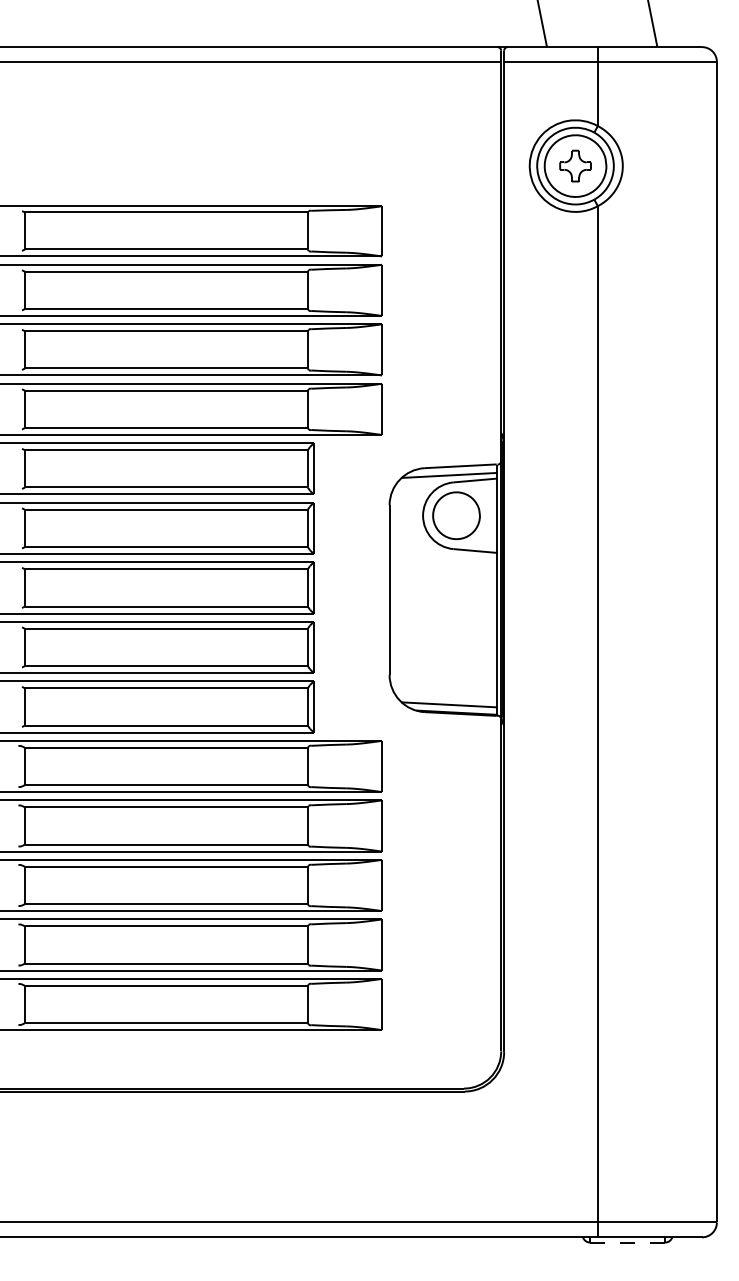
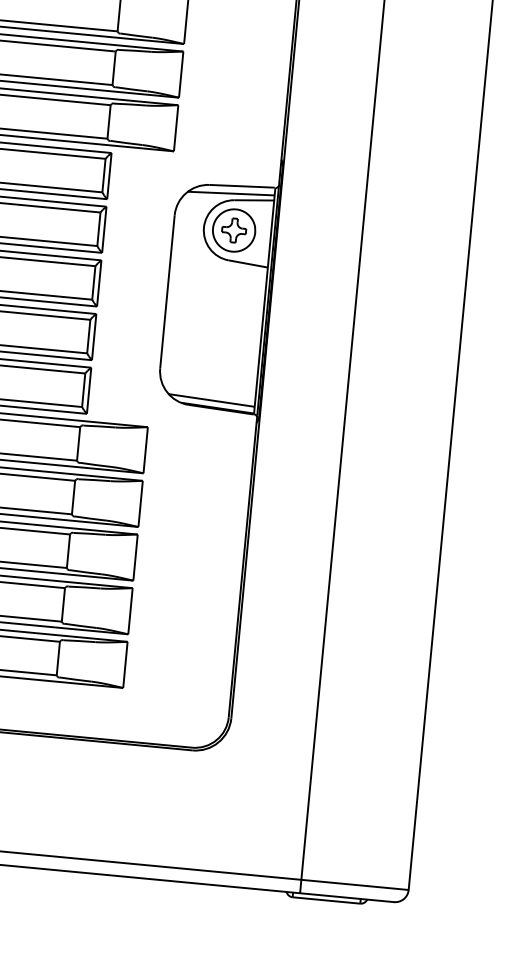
part: (456, 515) -> (234, 230), added
line: (627, 1242) -> (326, 900), dashed -> solid

